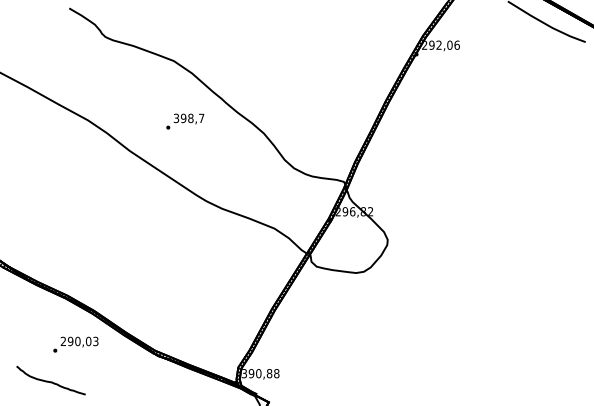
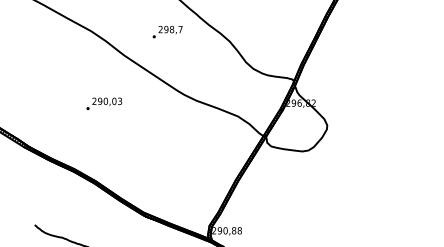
text: (176, 118) -> (160, 29), 398,7 -> 298,7
text: (75, 344) -> (103, 103), moved
text: (244, 374) -> (214, 231), 390,88 -> 290,88

